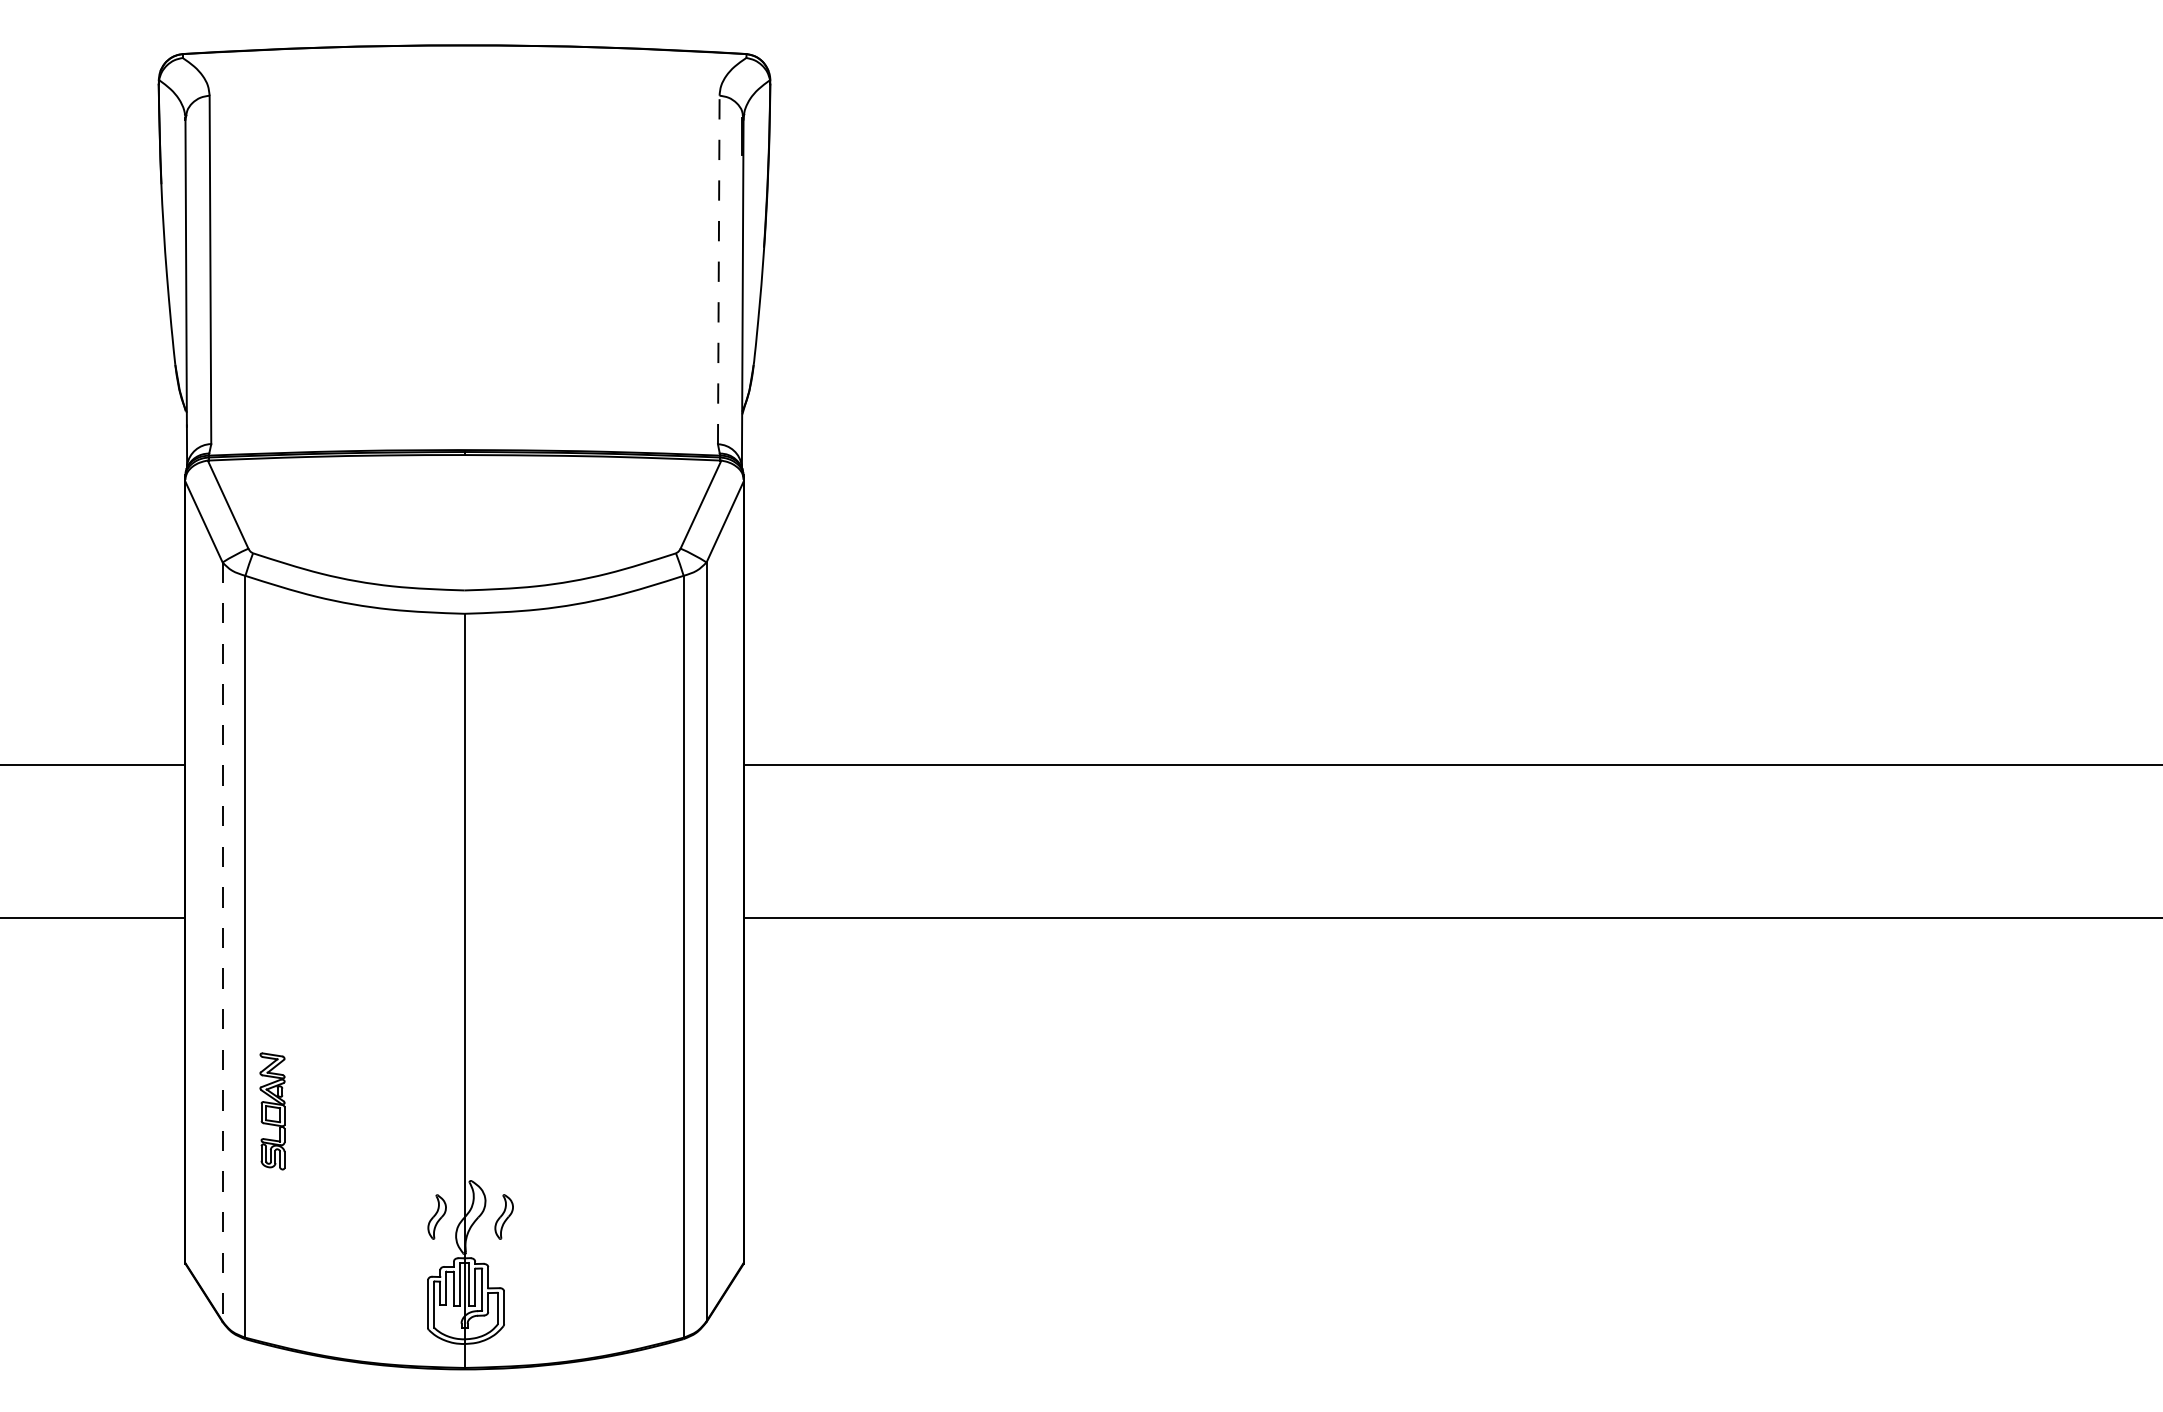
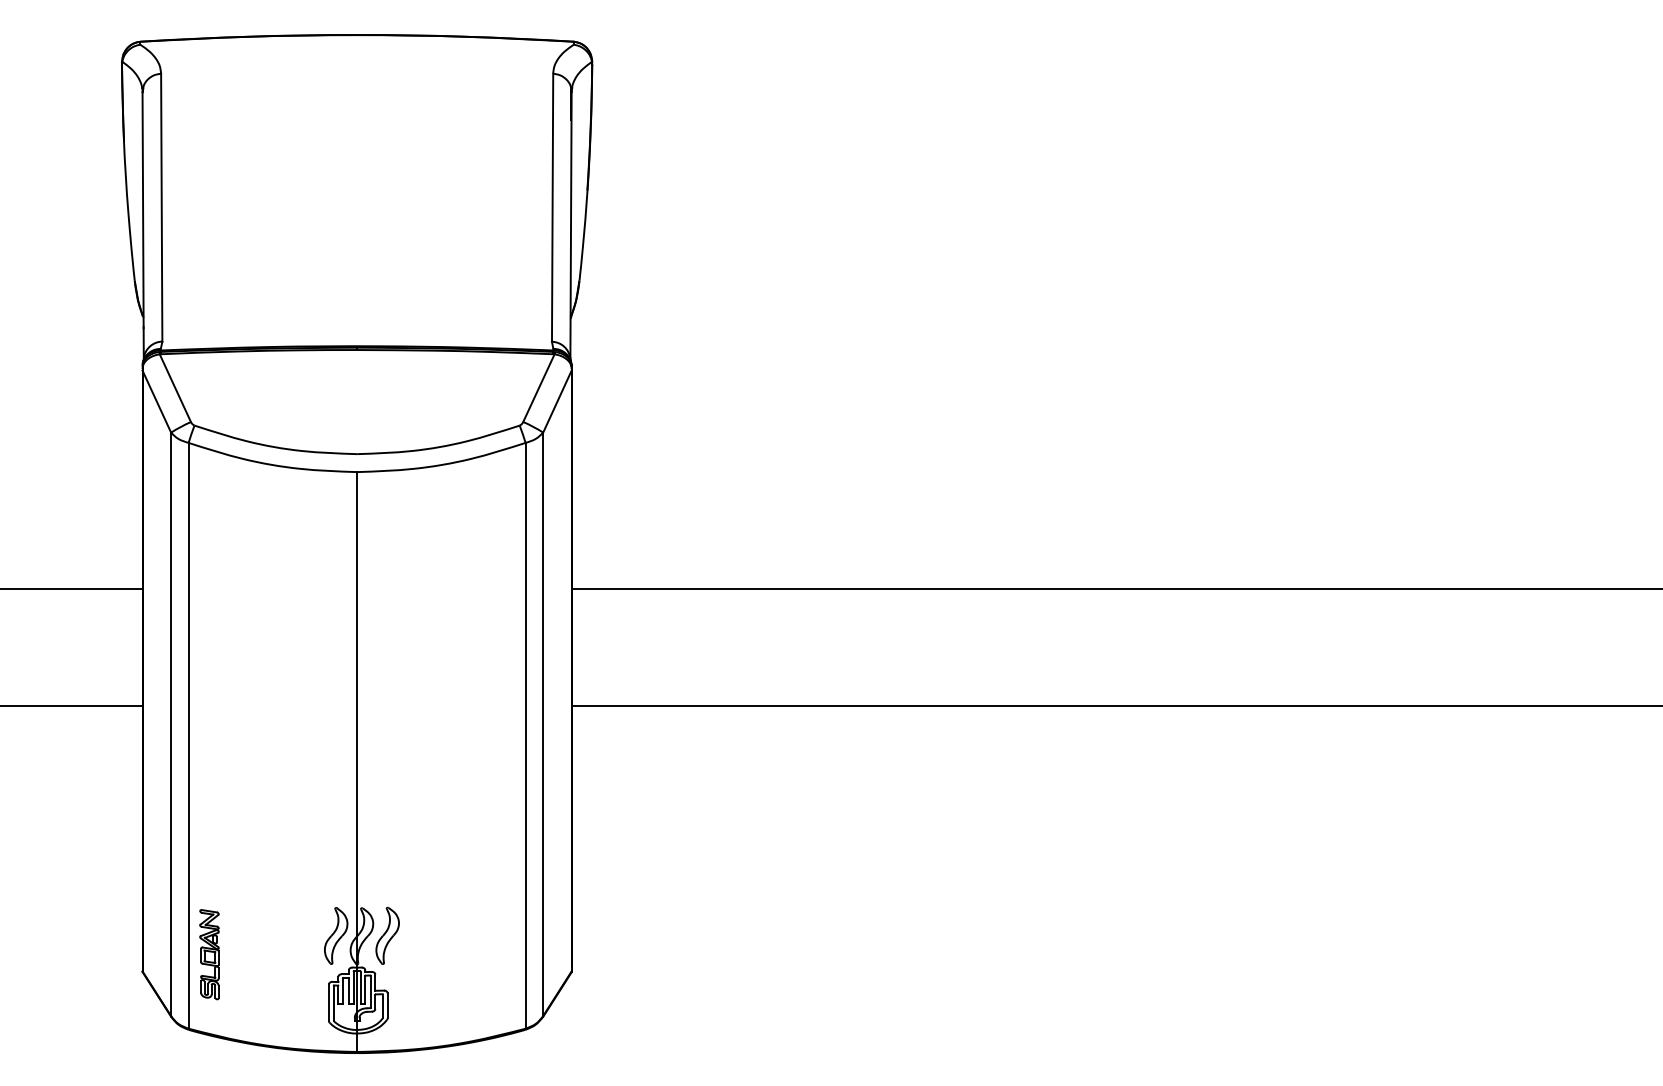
line: (718, 269) -> (552, 207), dashed -> solid
line: (222, 942) -> (171, 724), dashed -> solid
part: (272, 1111) -> (209, 954), moved
part: (436, 1216) -> (335, 935), size x1.67
part: (503, 1216) -> (387, 935), size x1.67

